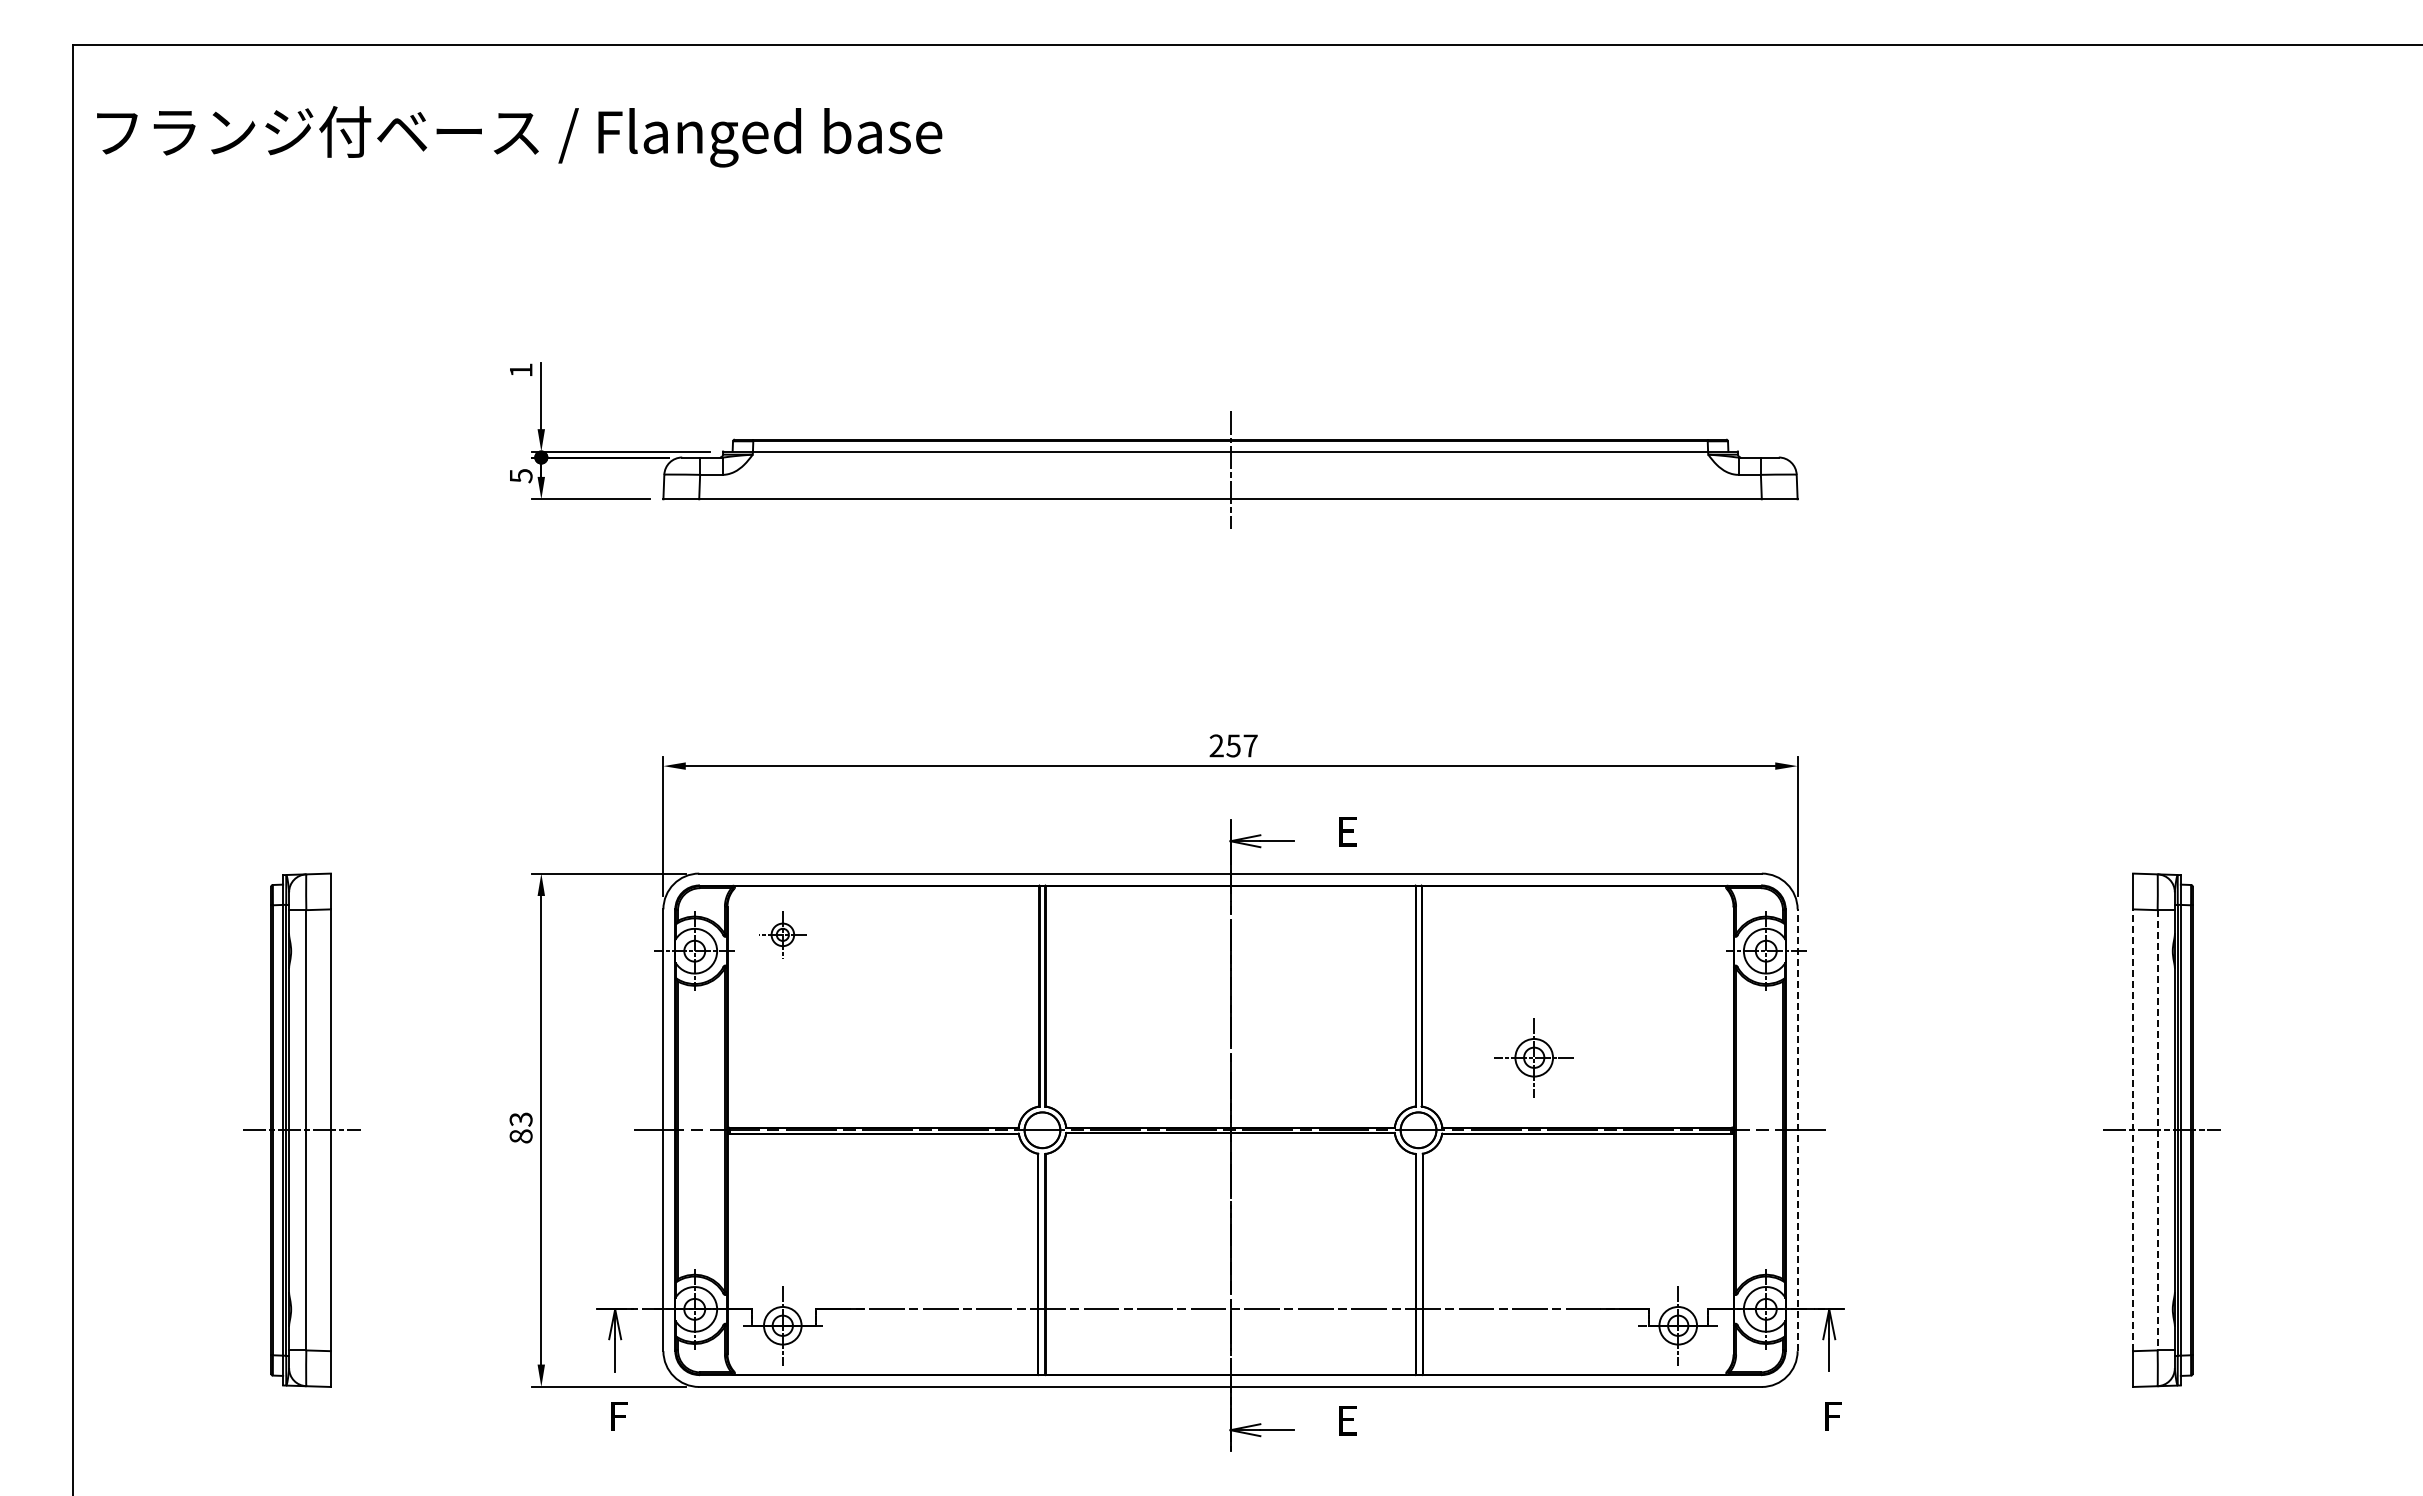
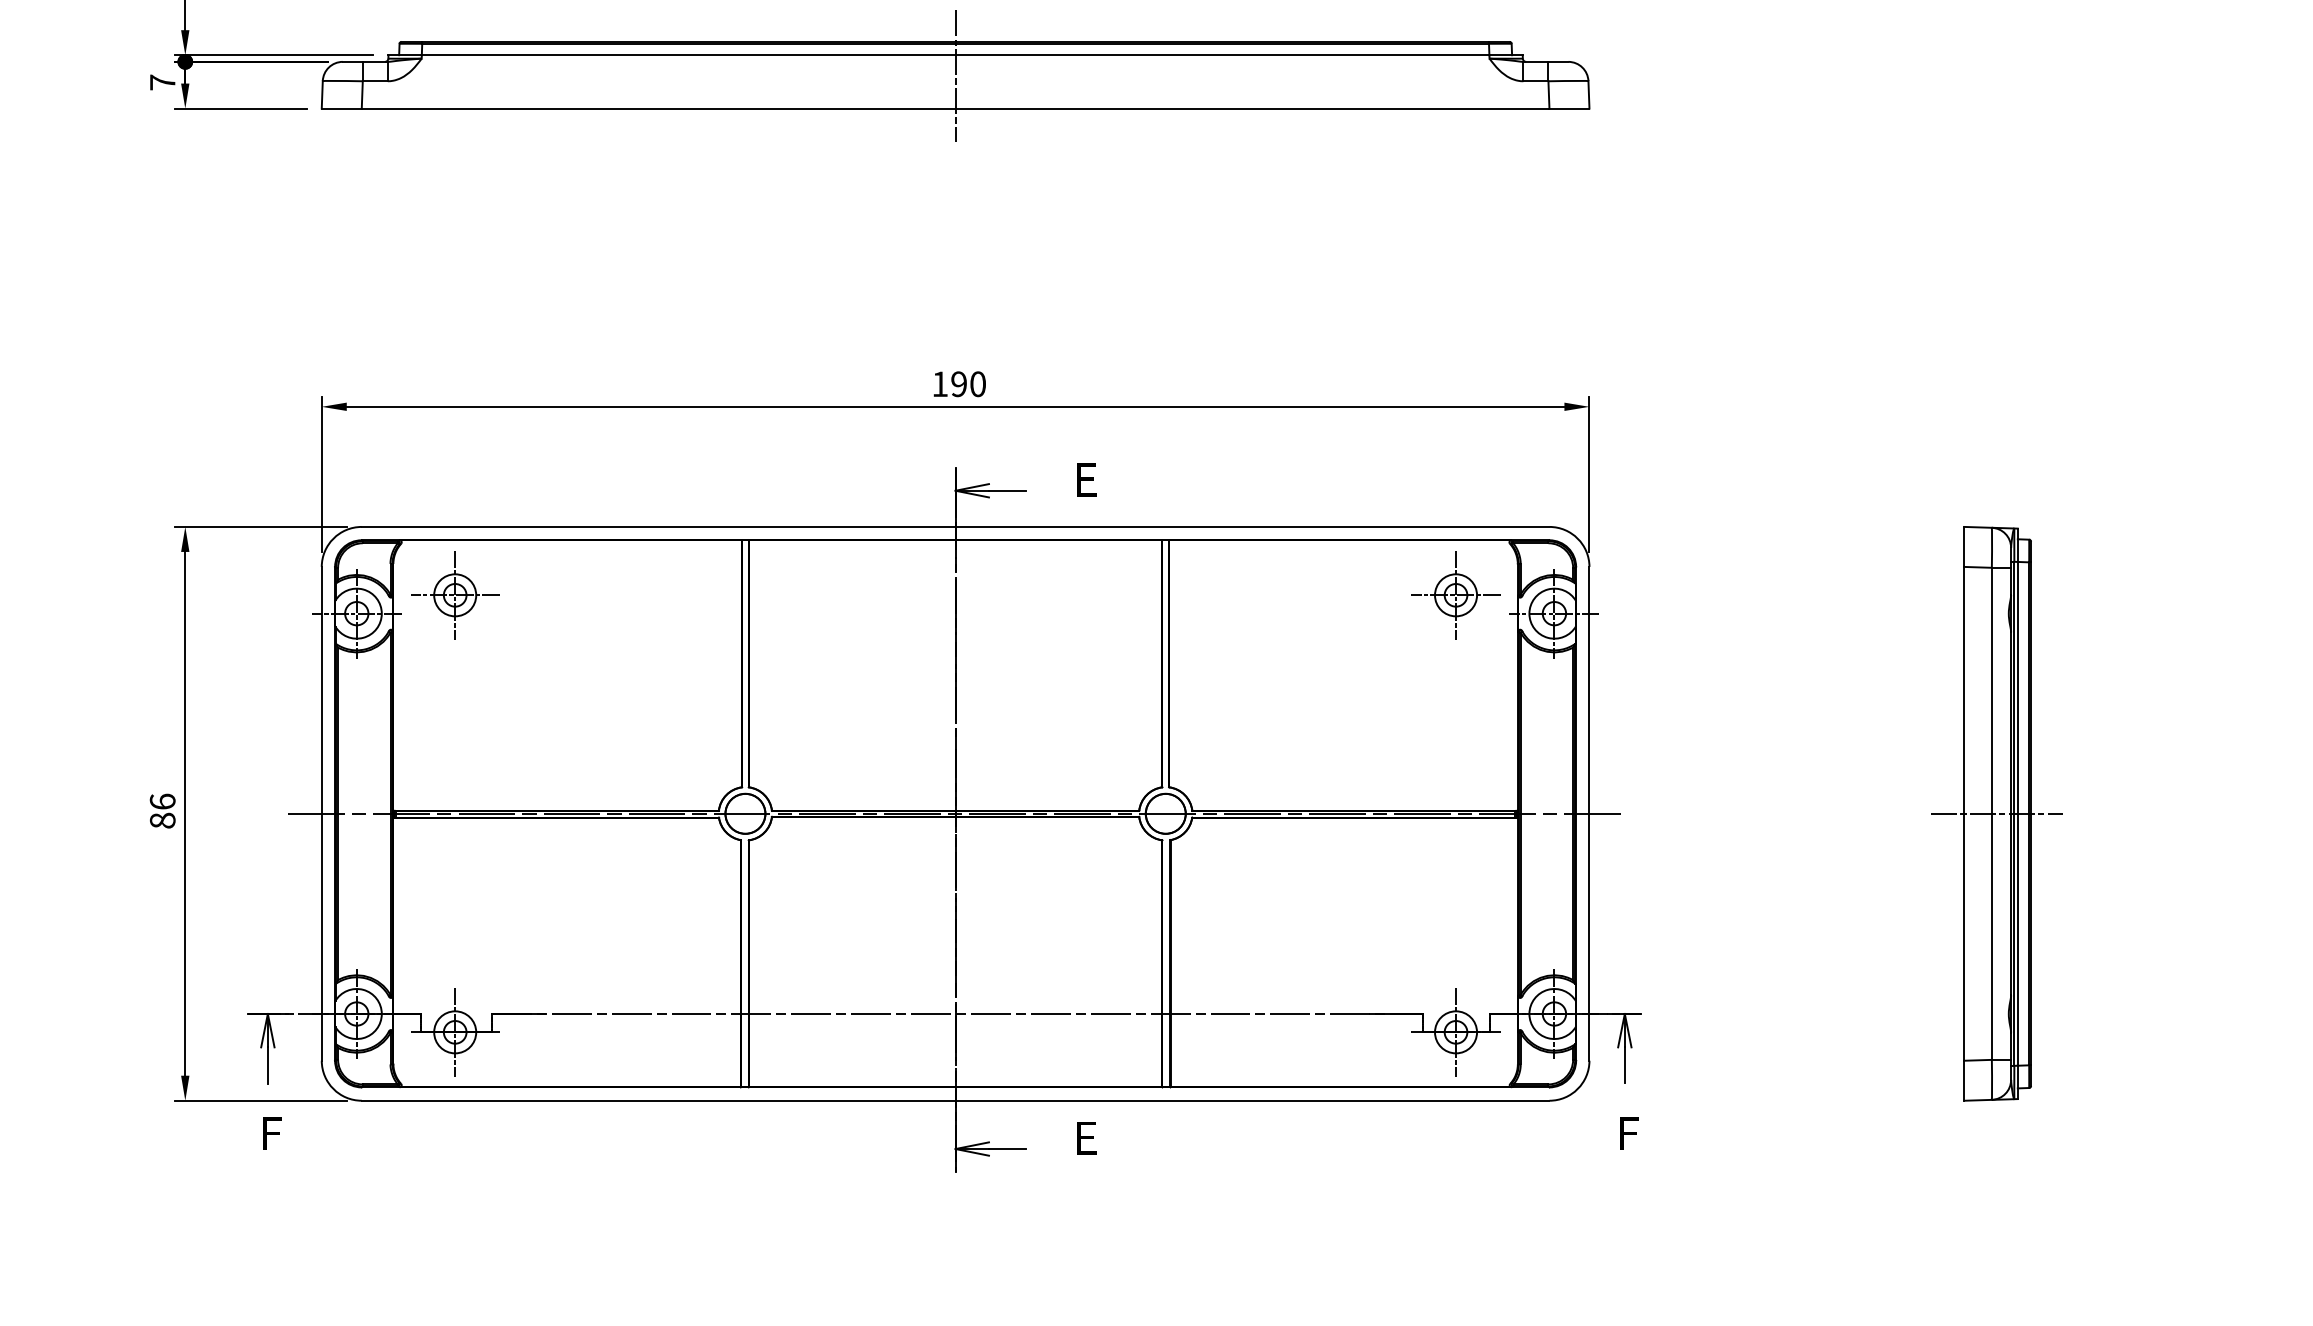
text: (521, 476) -> (163, 83), 5 -> 7
text: (1233, 745) -> (958, 383), 257 -> 190
part: (782, 934) -> (454, 595), size x1.67
part: (1533, 1057) -> (1455, 595), moved
text: (520, 1119) -> (162, 801), 83 -> 86
line: (1797, 1130) -> (1589, 814), dashed -> solid
line: (2133, 1130) -> (1964, 814), dashed -> solid
line: (2157, 1130) -> (1991, 814), dashed -> solid

